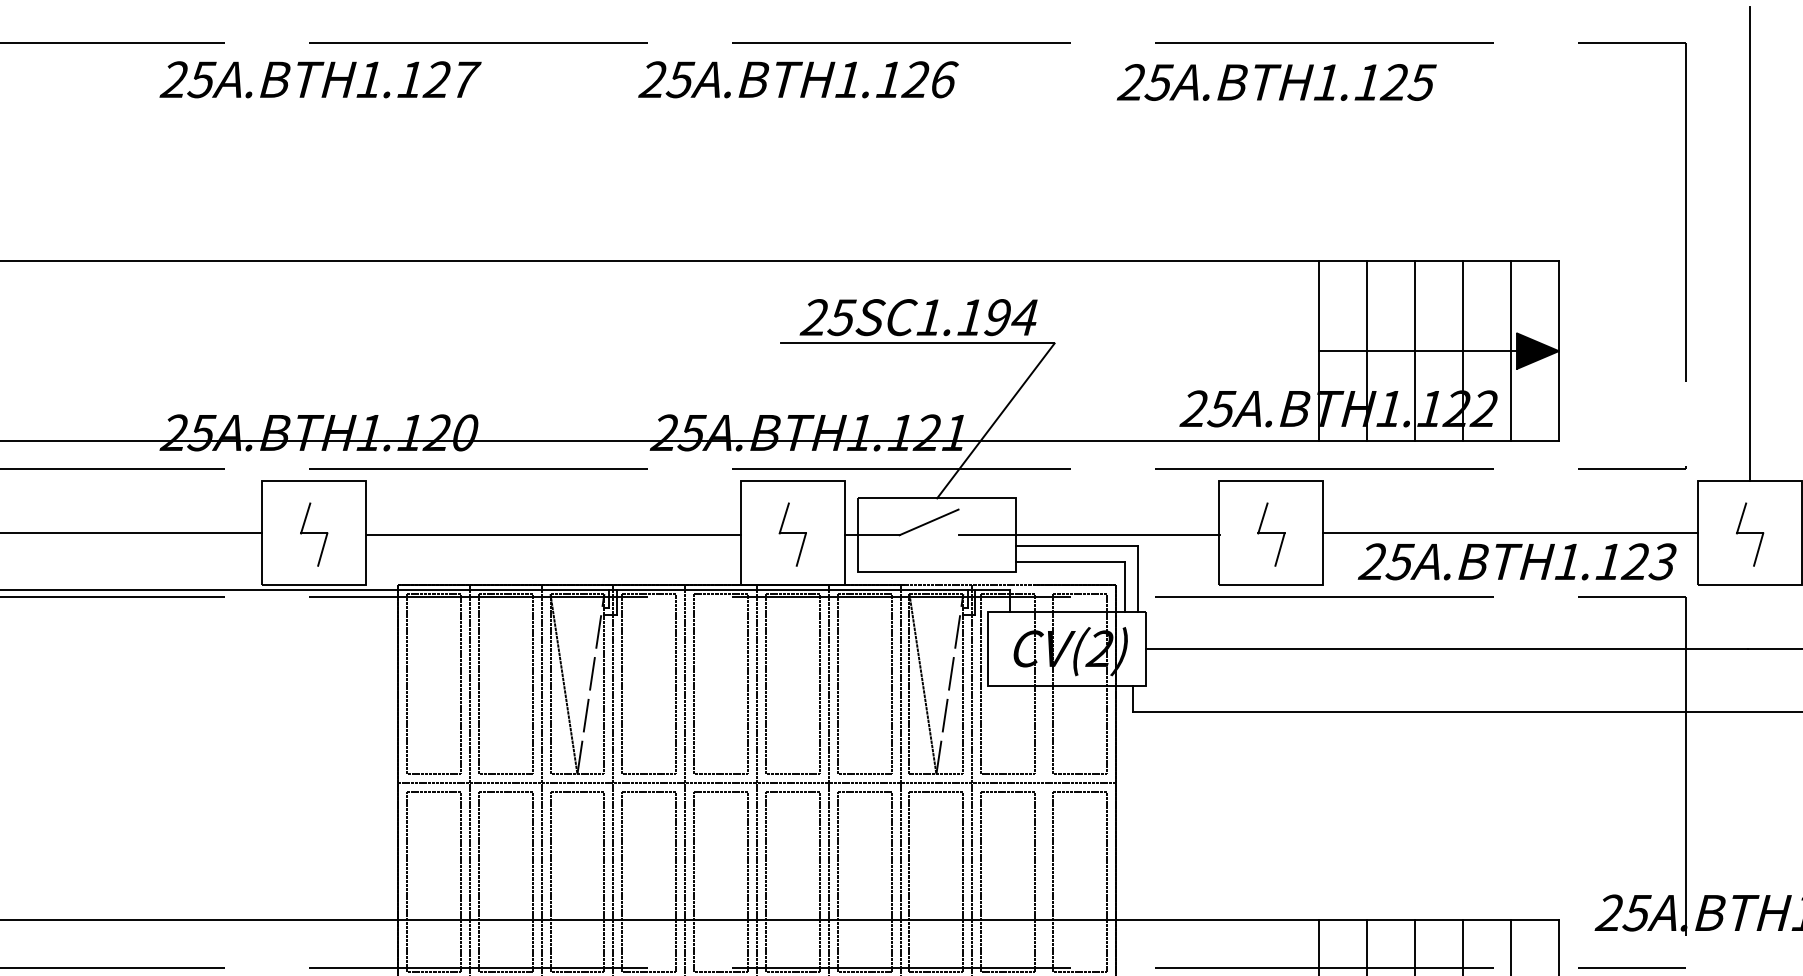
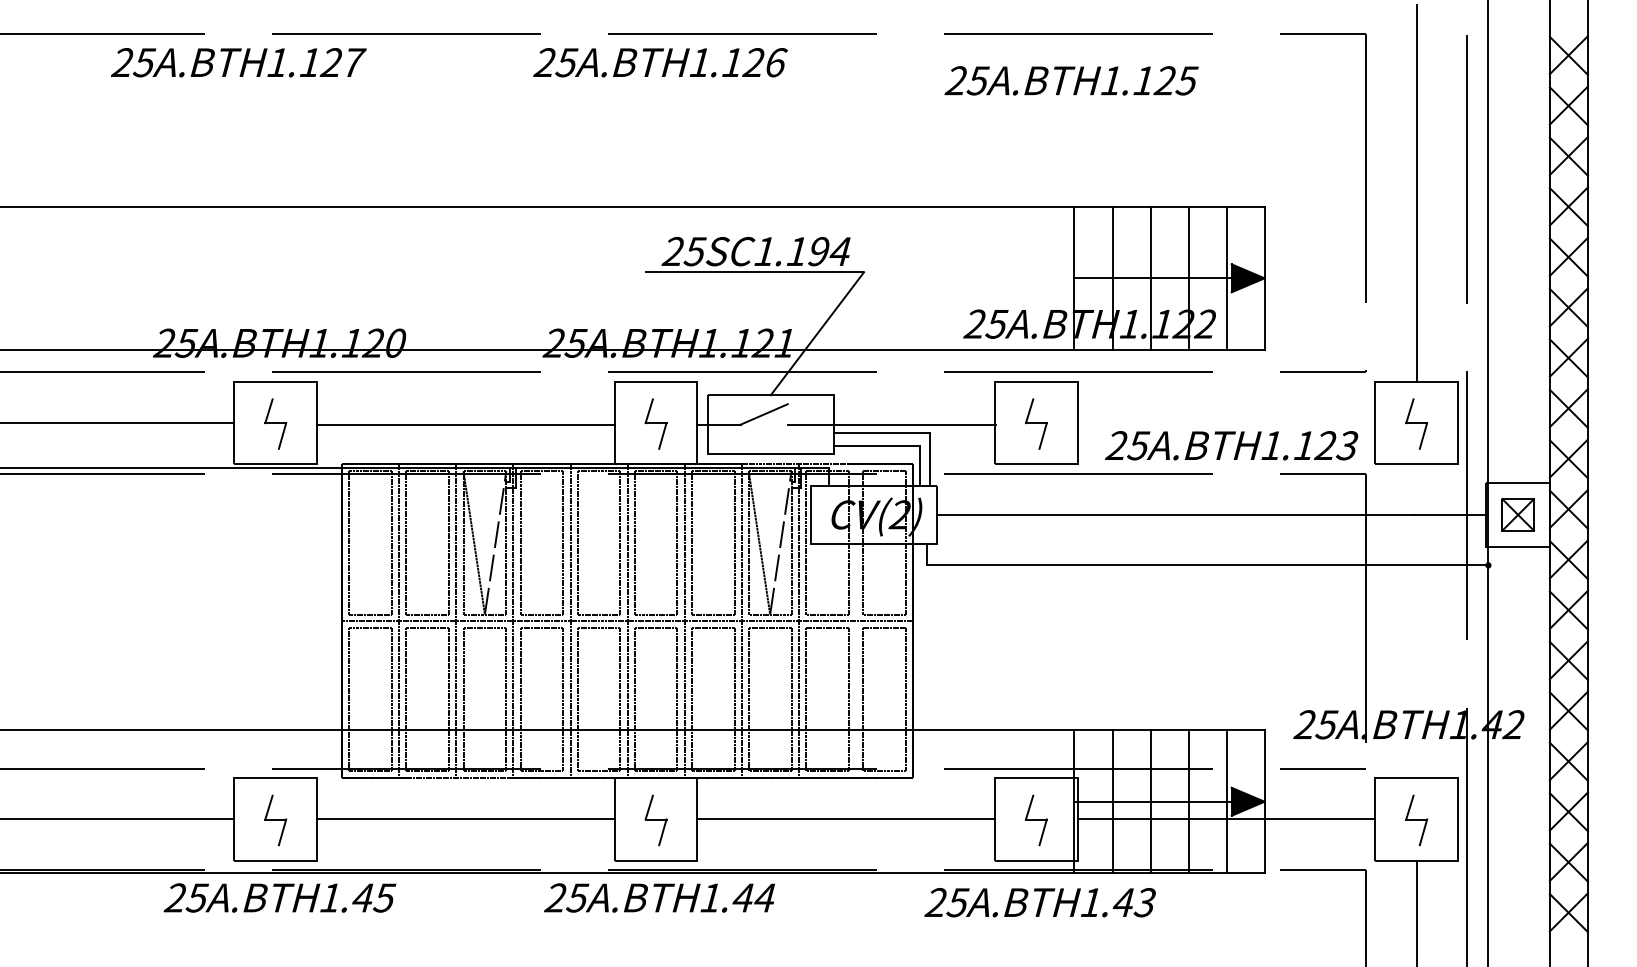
text: (320, 79) -> (238, 62), moved
text: (1276, 82) -> (1071, 80), moved
line: (1510, 533) -> (1226, 423), removed

